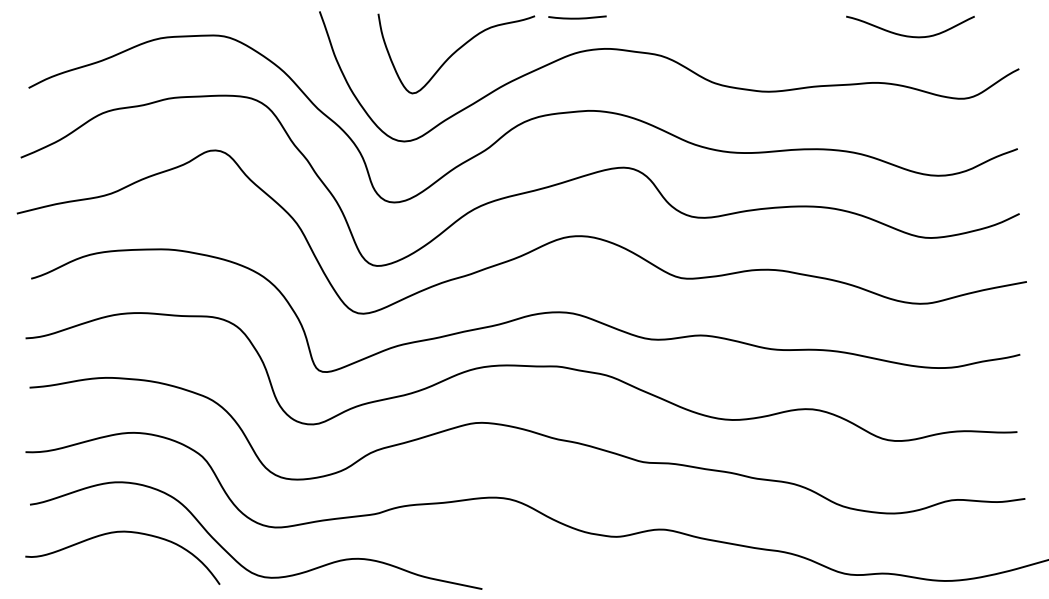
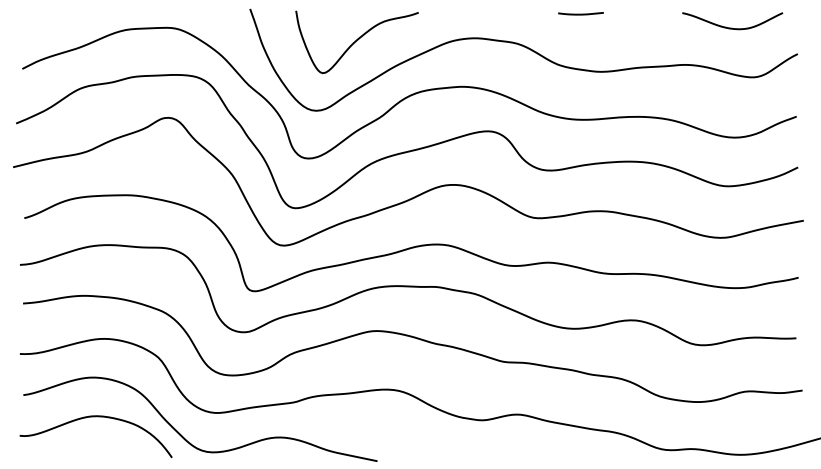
line: (576, 17) -> (580, 13), moved
curve: (910, 35) -> (732, 27), moved

